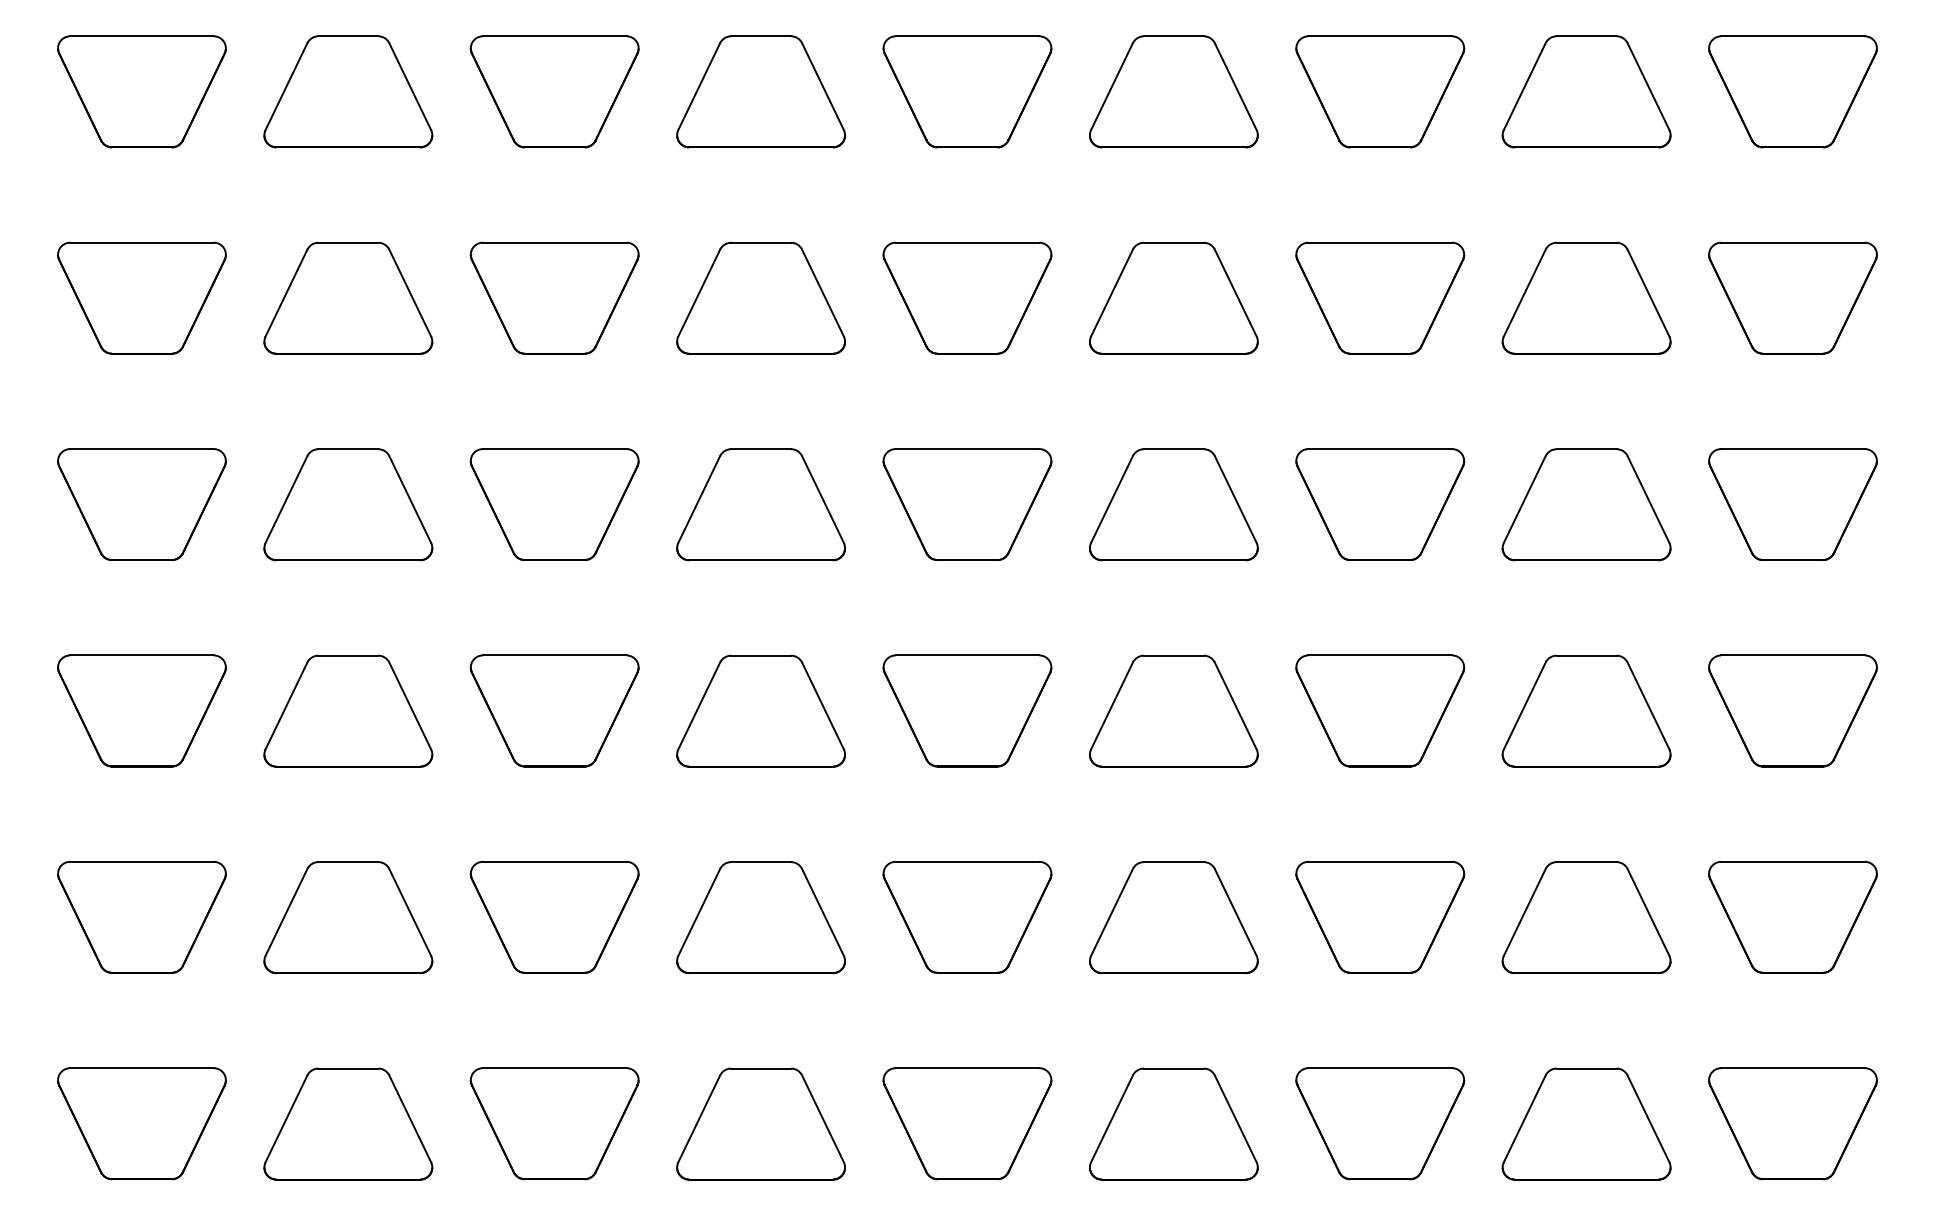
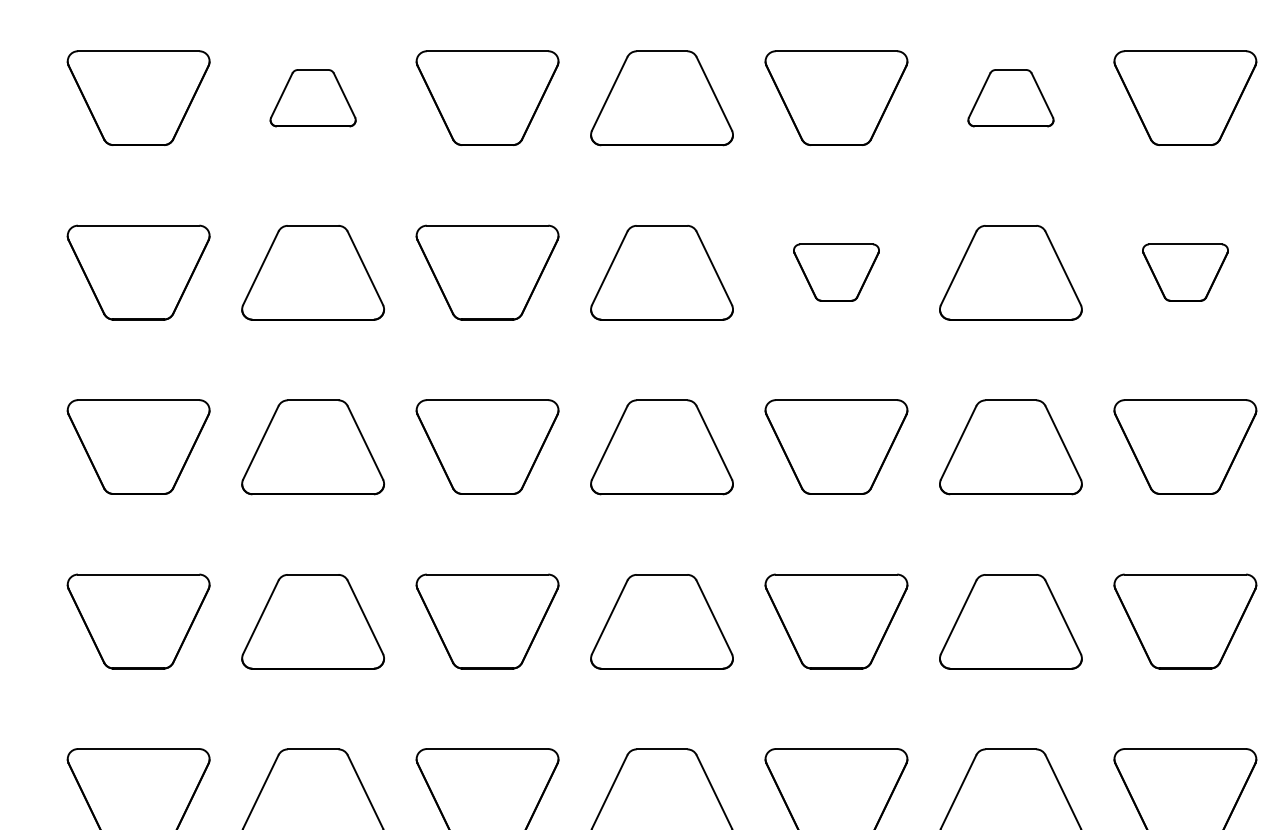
part: (348, 297) -> (313, 97), size x0.6
part: (1173, 297) -> (1010, 97), size x0.6
part: (967, 504) -> (836, 272), size x0.6
part: (1380, 504) -> (1185, 272), size x0.6

